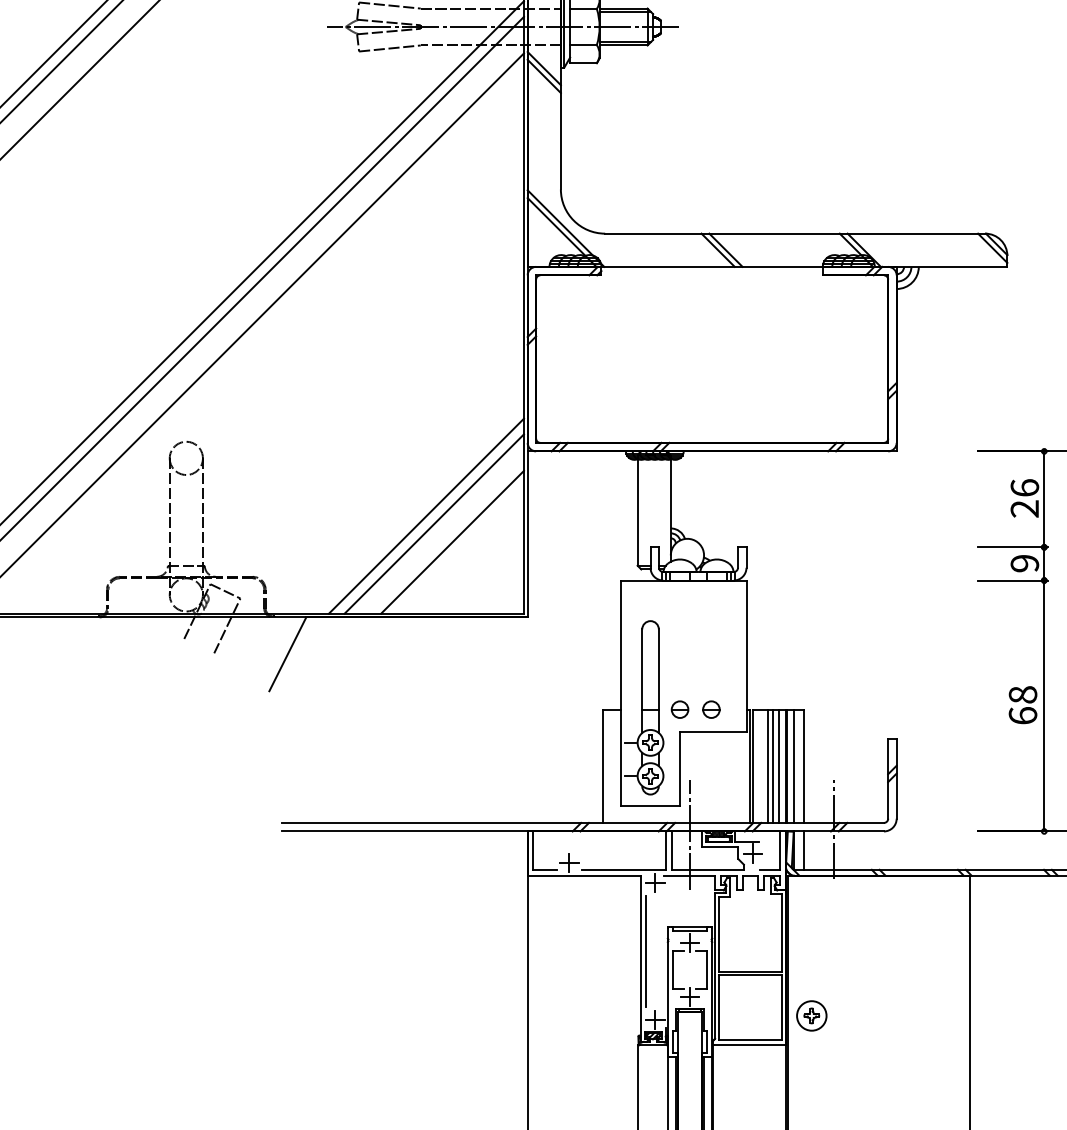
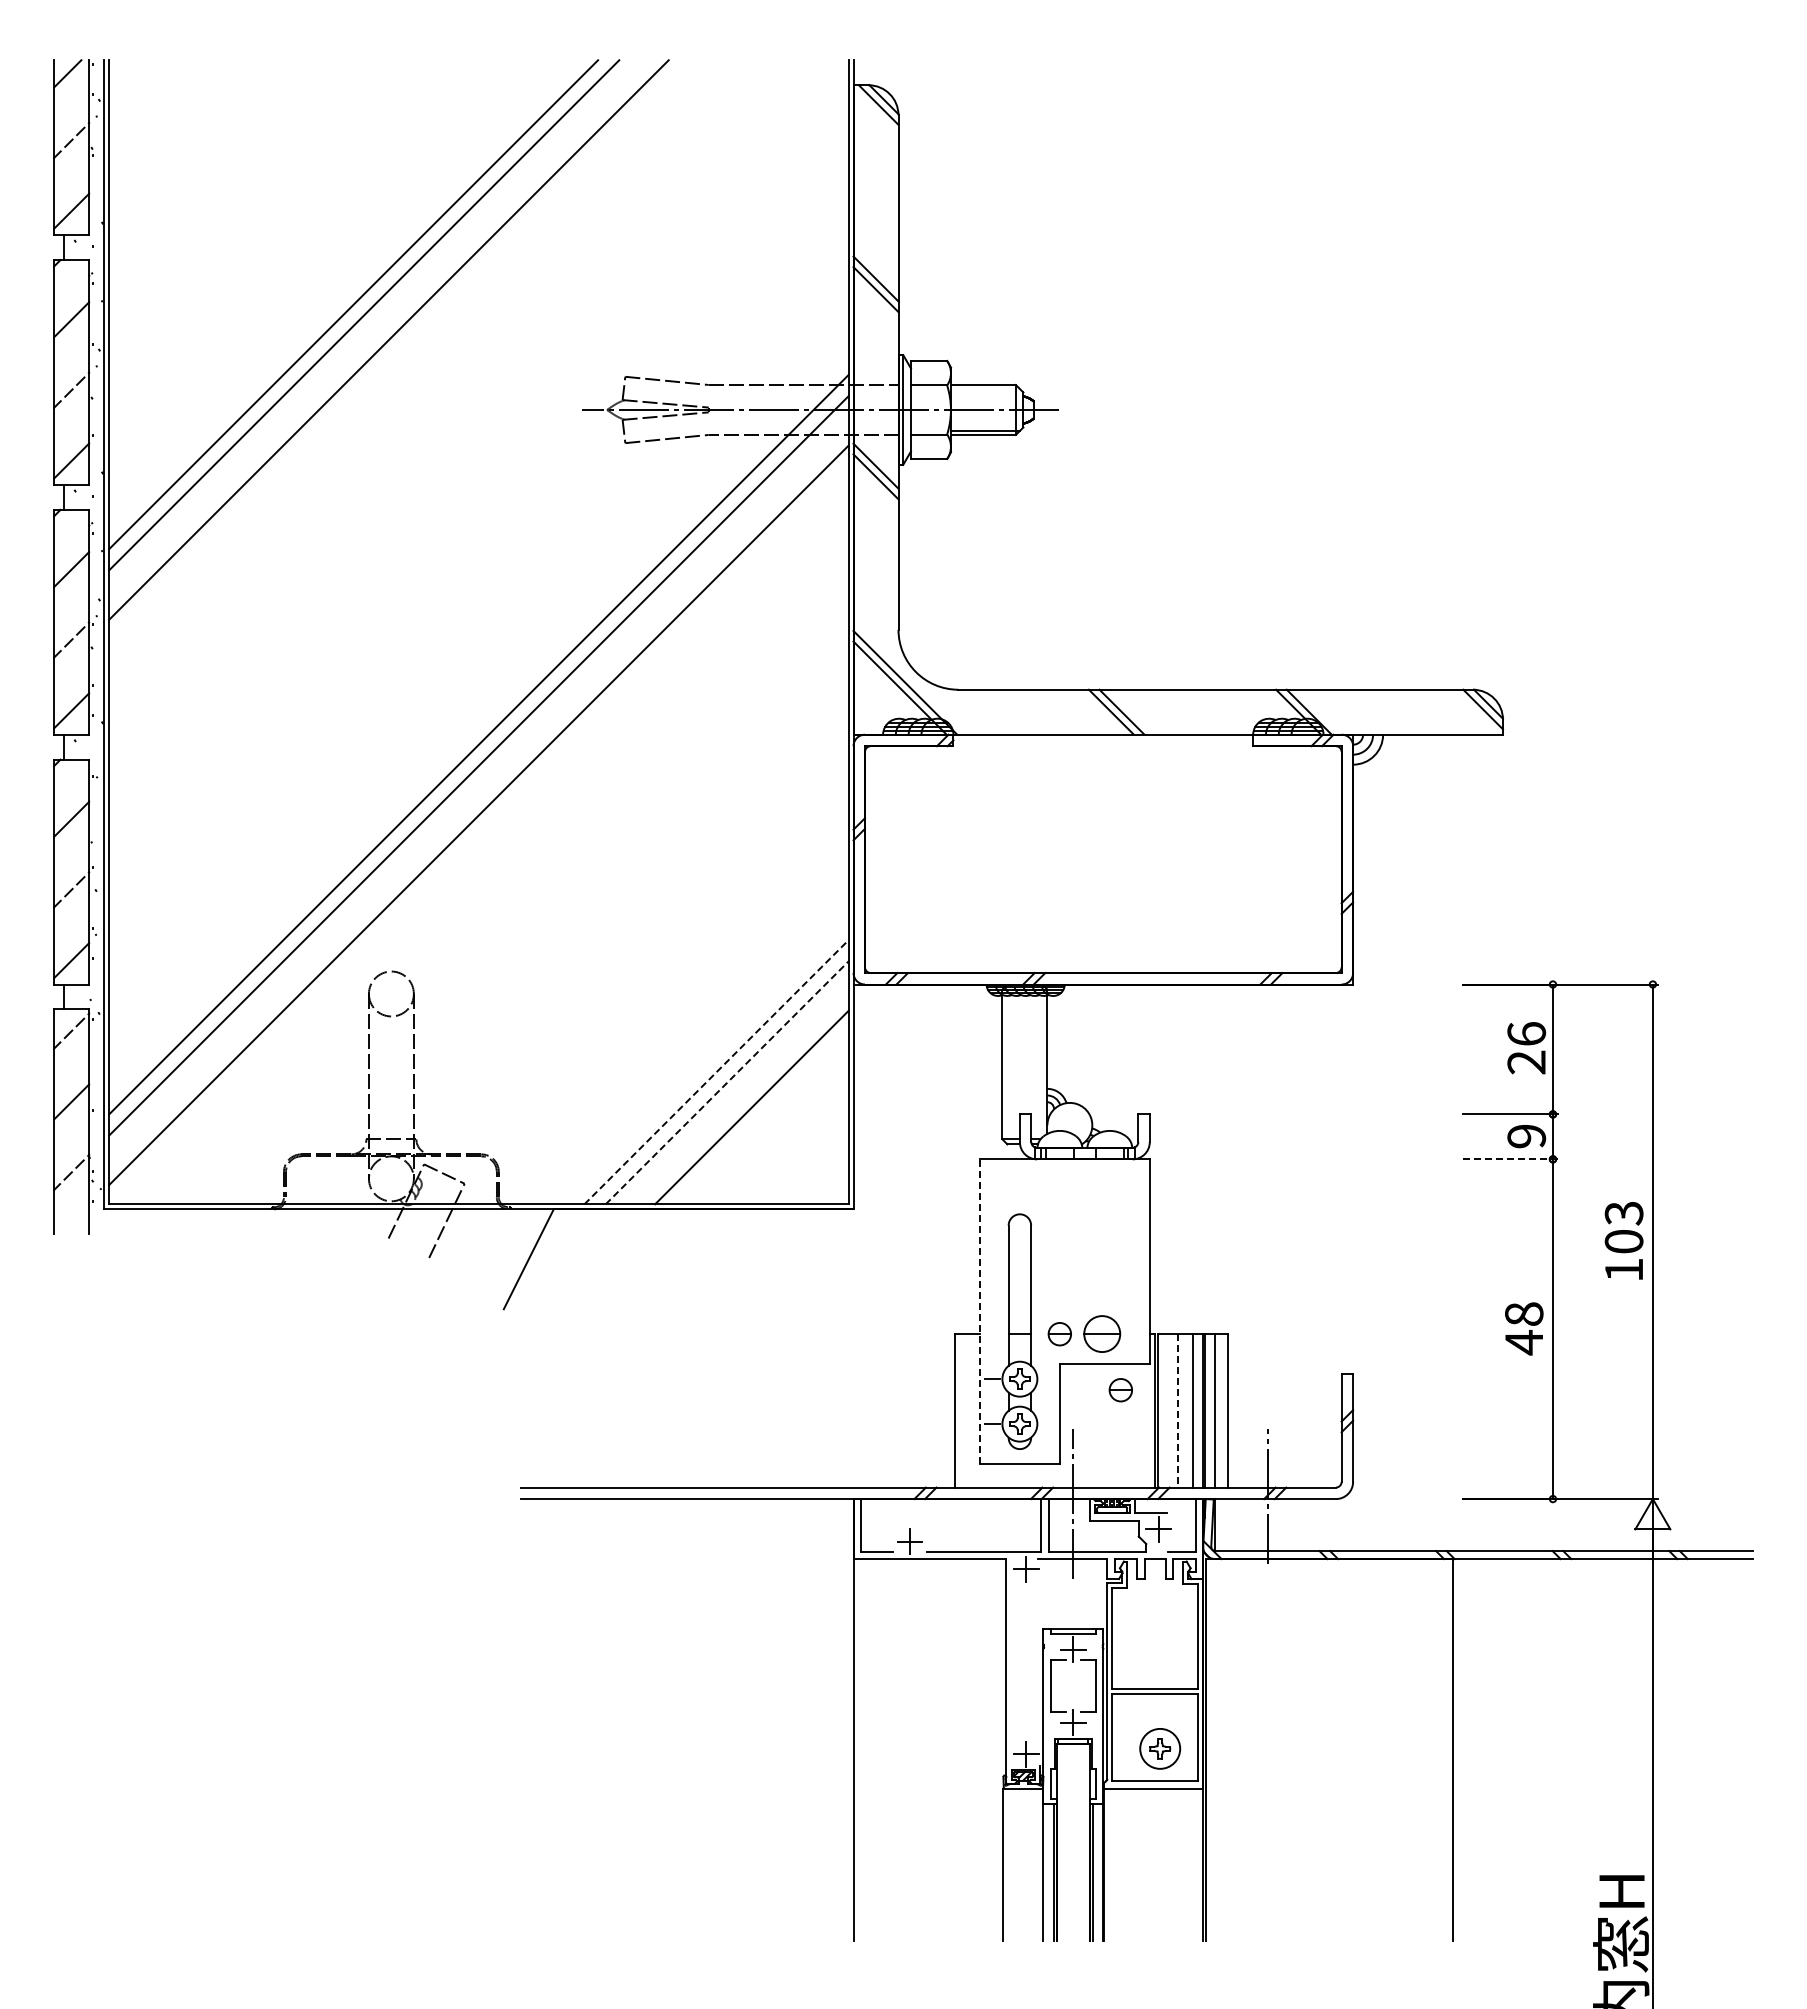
line: (625, 11) -> (985, 389), removed
line: (426, 516) -> (716, 1072), solid -> dashed
line: (434, 523) -> (727, 1082), solid -> dashed
line: (1013, 580) -> (1511, 1159), solid -> dashed
line: (620, 692) -> (979, 1311), solid -> dashed
part: (711, 709) -> (1102, 1334), size x1.6
text: (1022, 715) -> (1523, 1342), 68 -> 48
part: (724, 751) -> (1120, 1390), added
line: (767, 766) -> (1178, 1410), solid -> dashed
line: (772, 766) -> (1185, 1410), removed
line: (804, 850) -> (1228, 1525), removed
line: (645, 951) -> (1013, 1661), removed
part: (812, 1015) -> (1160, 1748), moved

